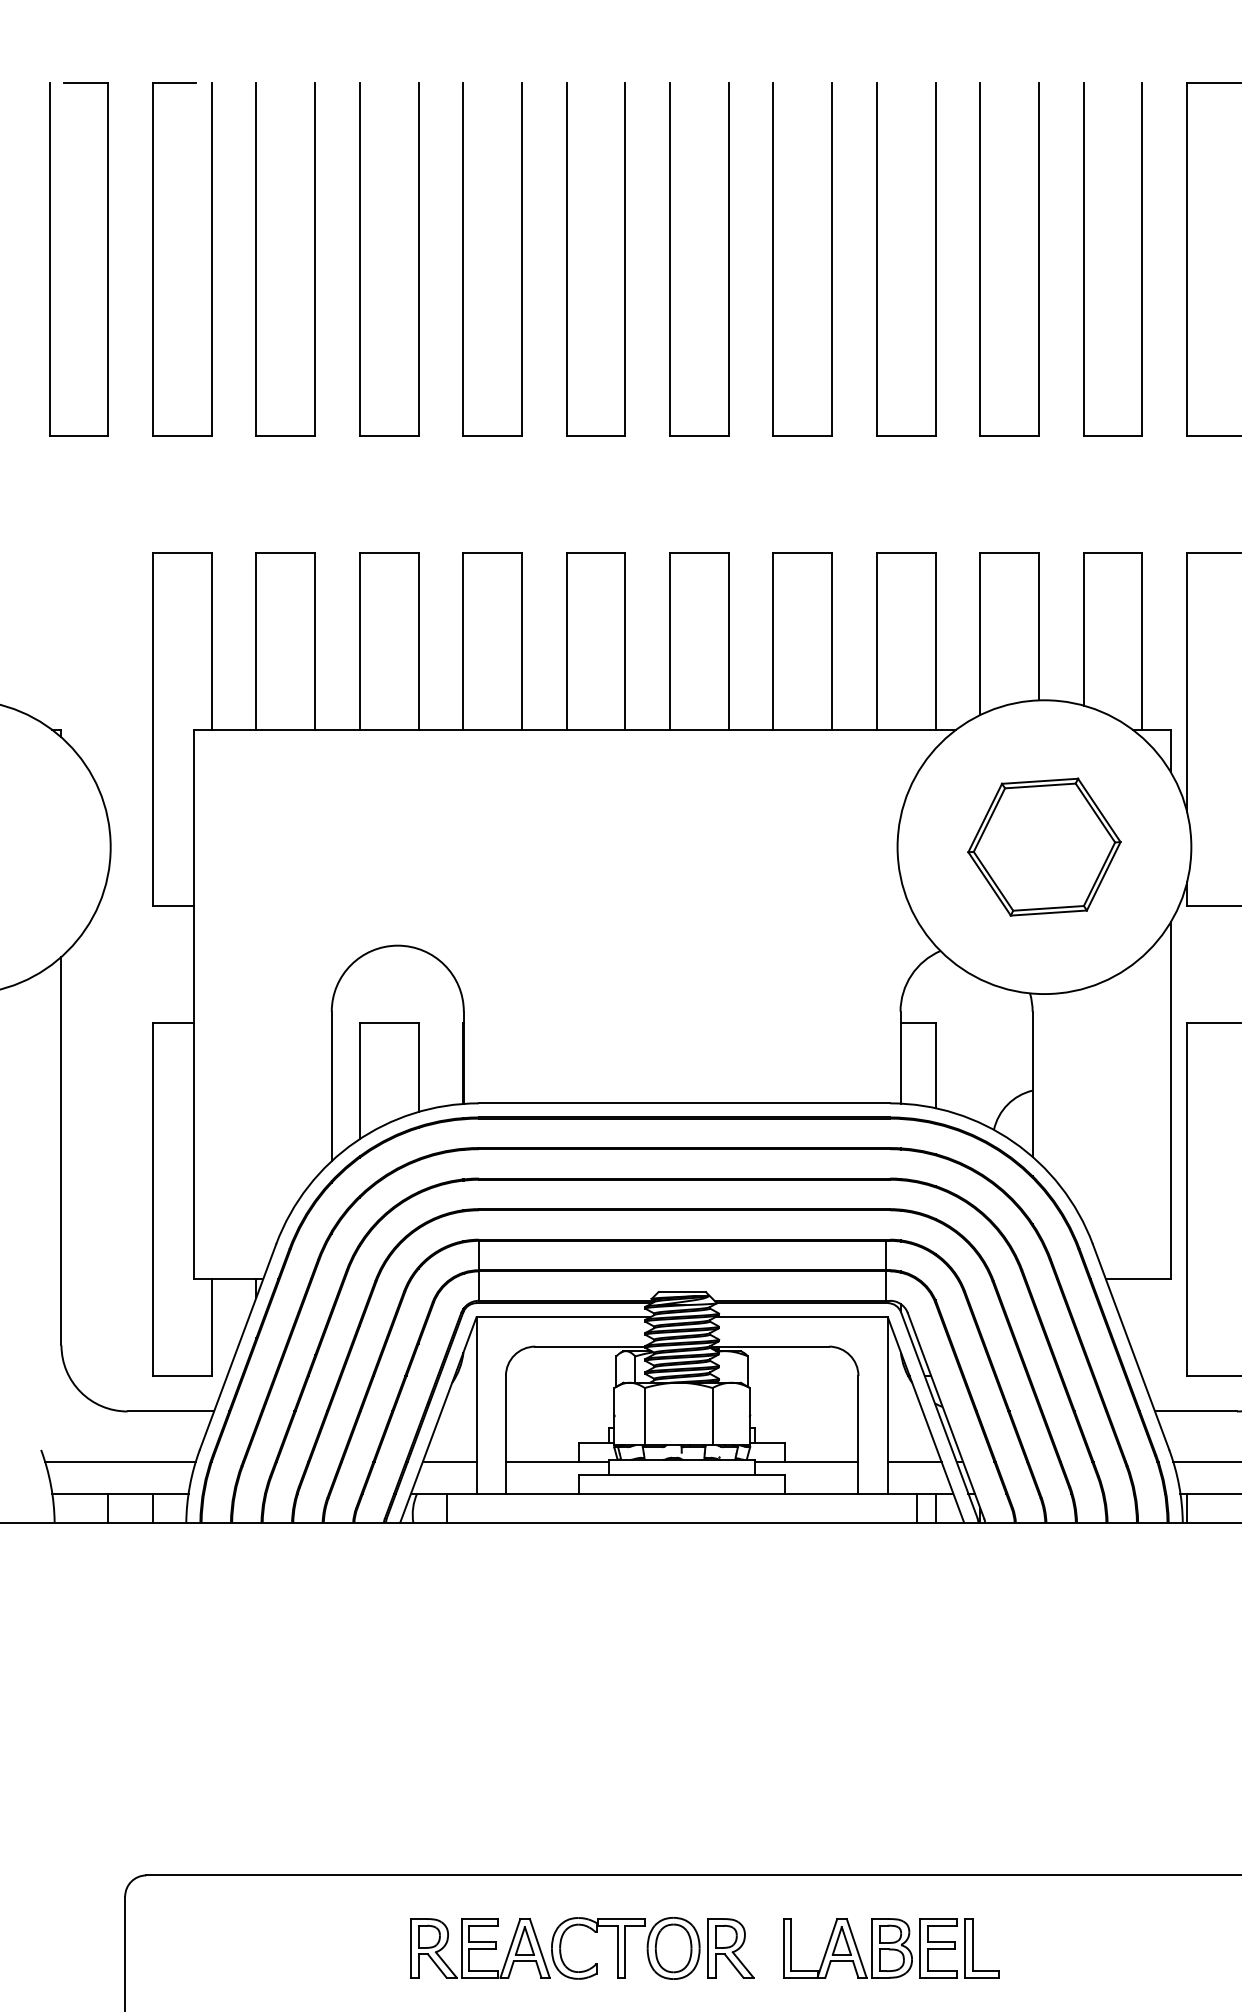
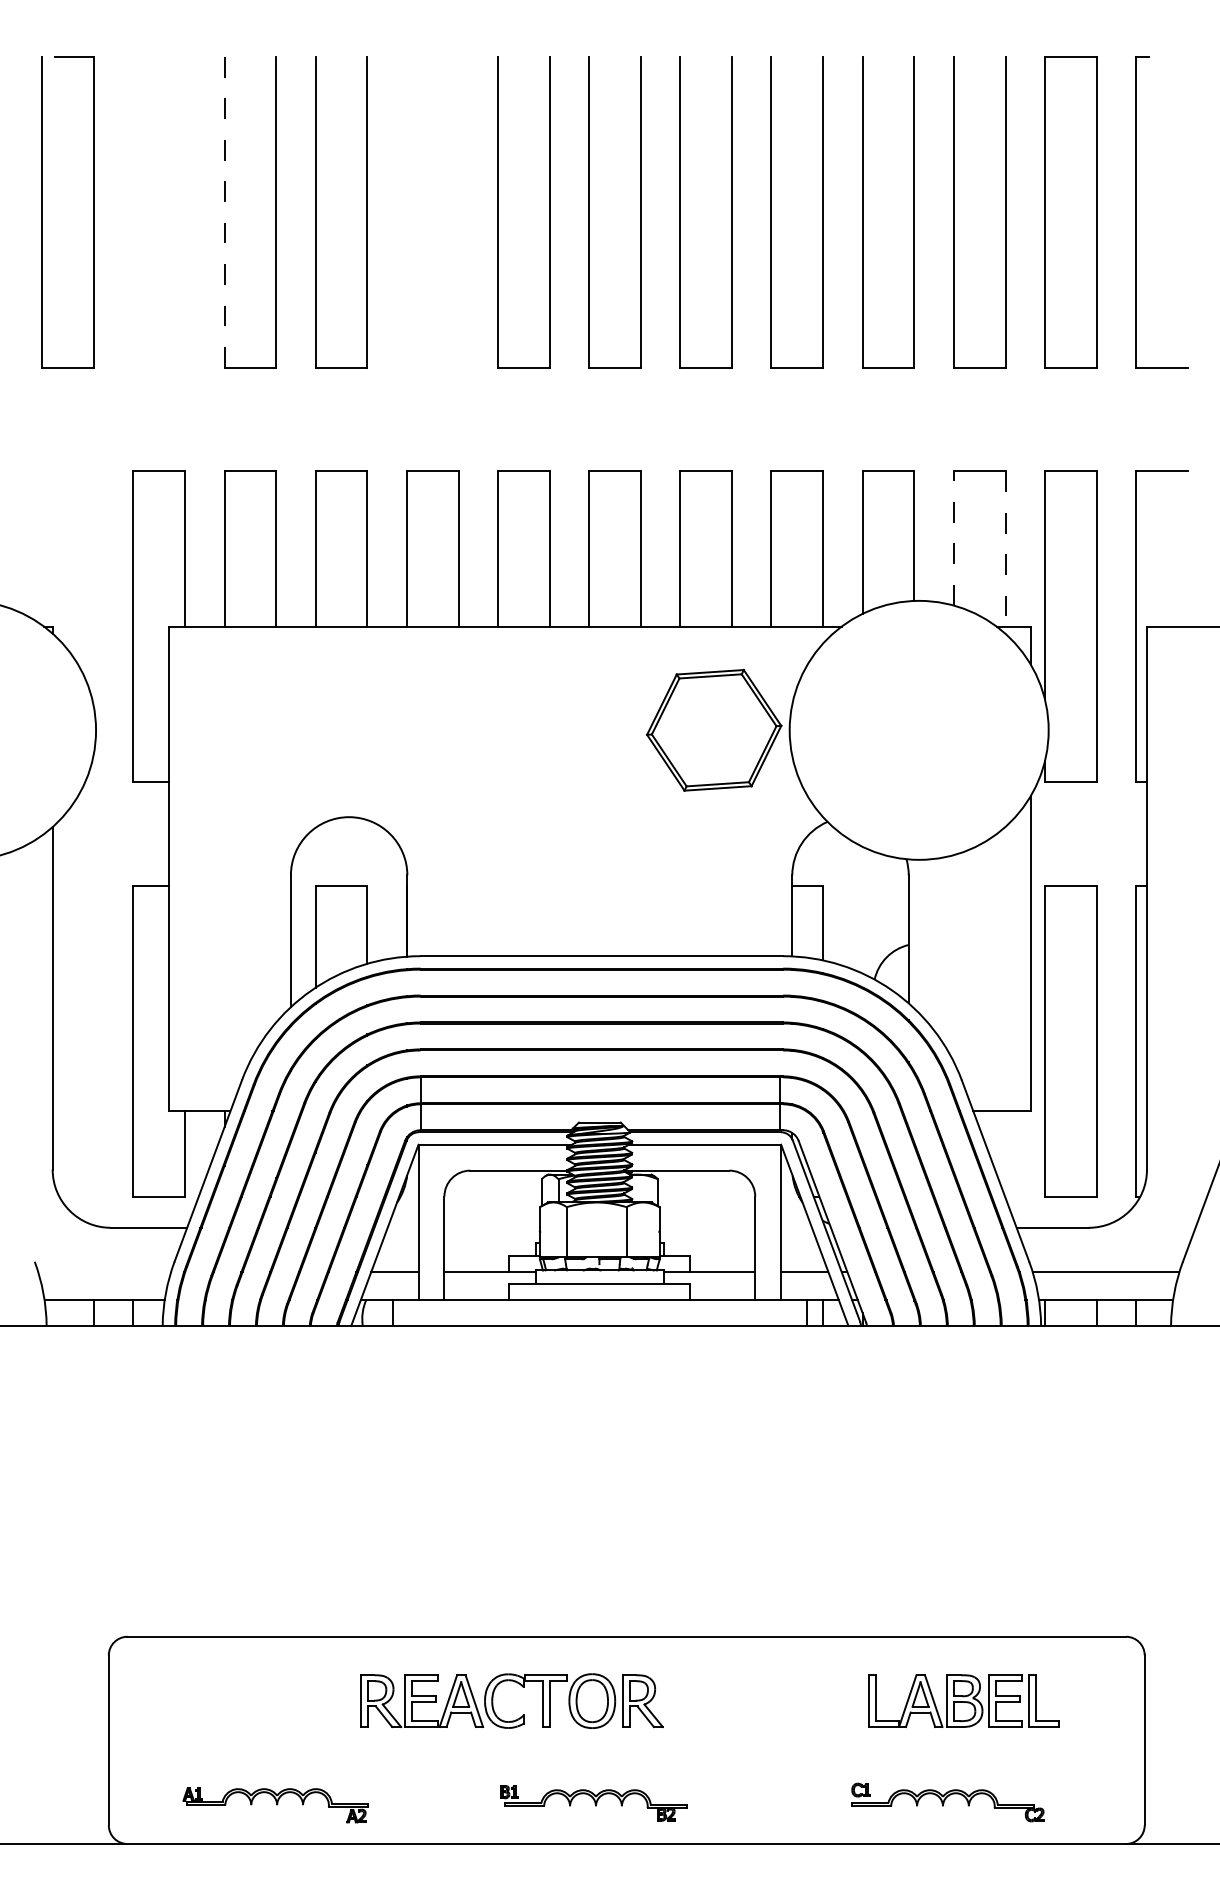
line: (256, 258) -> (224, 211), solid -> dashed
part: (153, 259) -> (133, 212), removed
part: (464, 259) -> (407, 212), removed
line: (1083, 628) -> (953, 537), solid -> dashed
line: (1142, 642) -> (1005, 549), solid -> dashed
part: (1044, 847) -> (714, 730), moved
line: (120, 1462) -> (104, 1272), removed
part: (890, 1947) -> (963, 1700), moved

